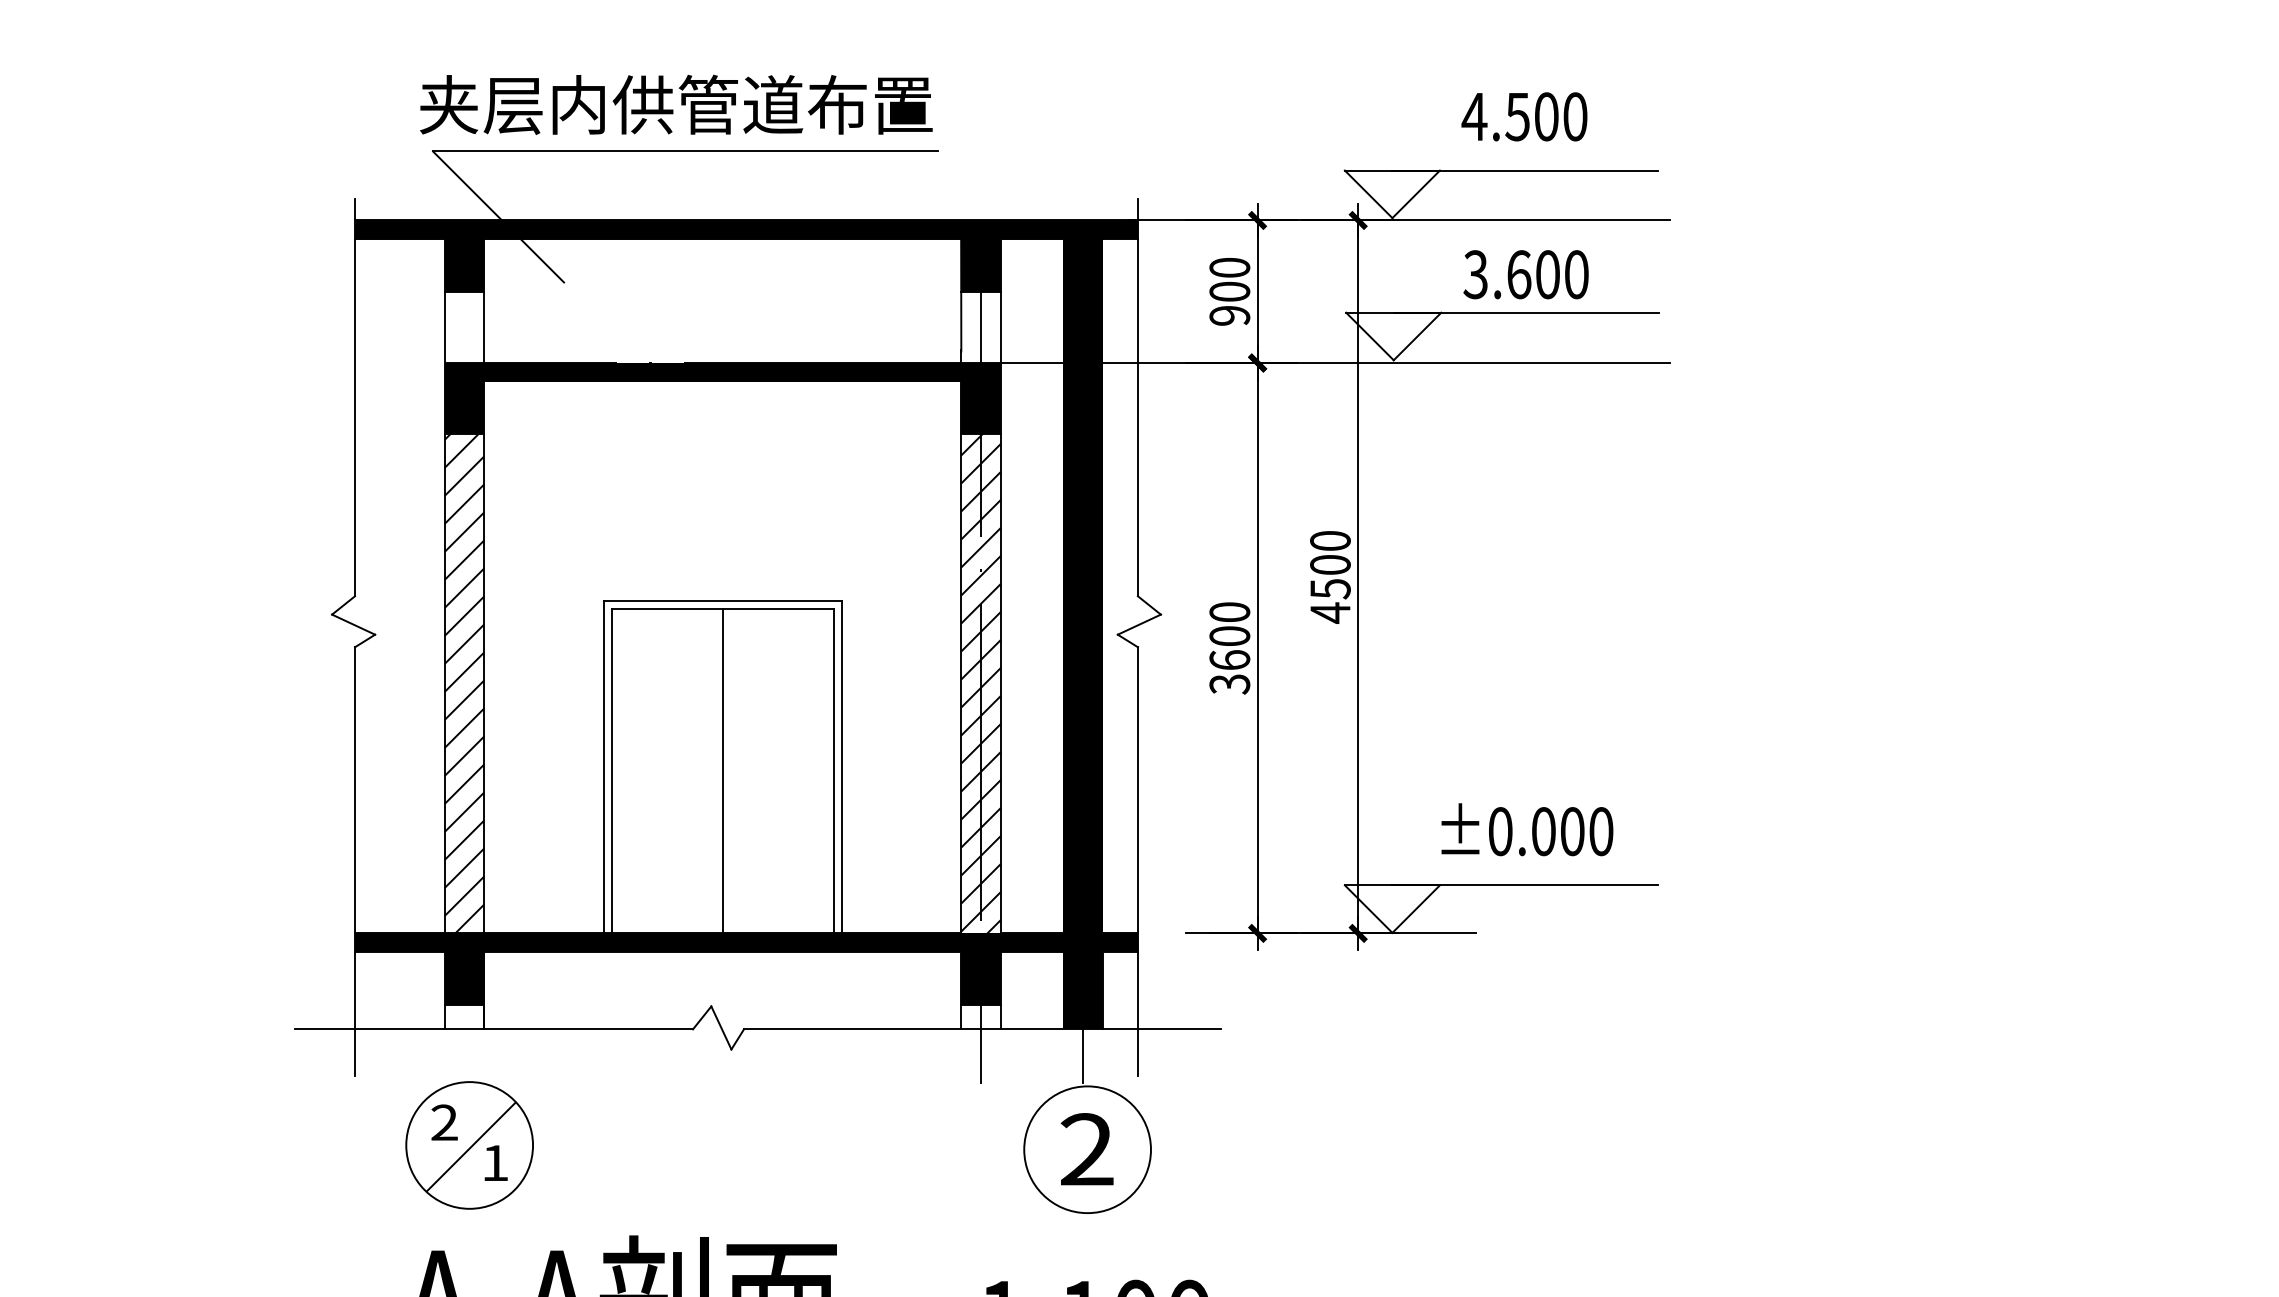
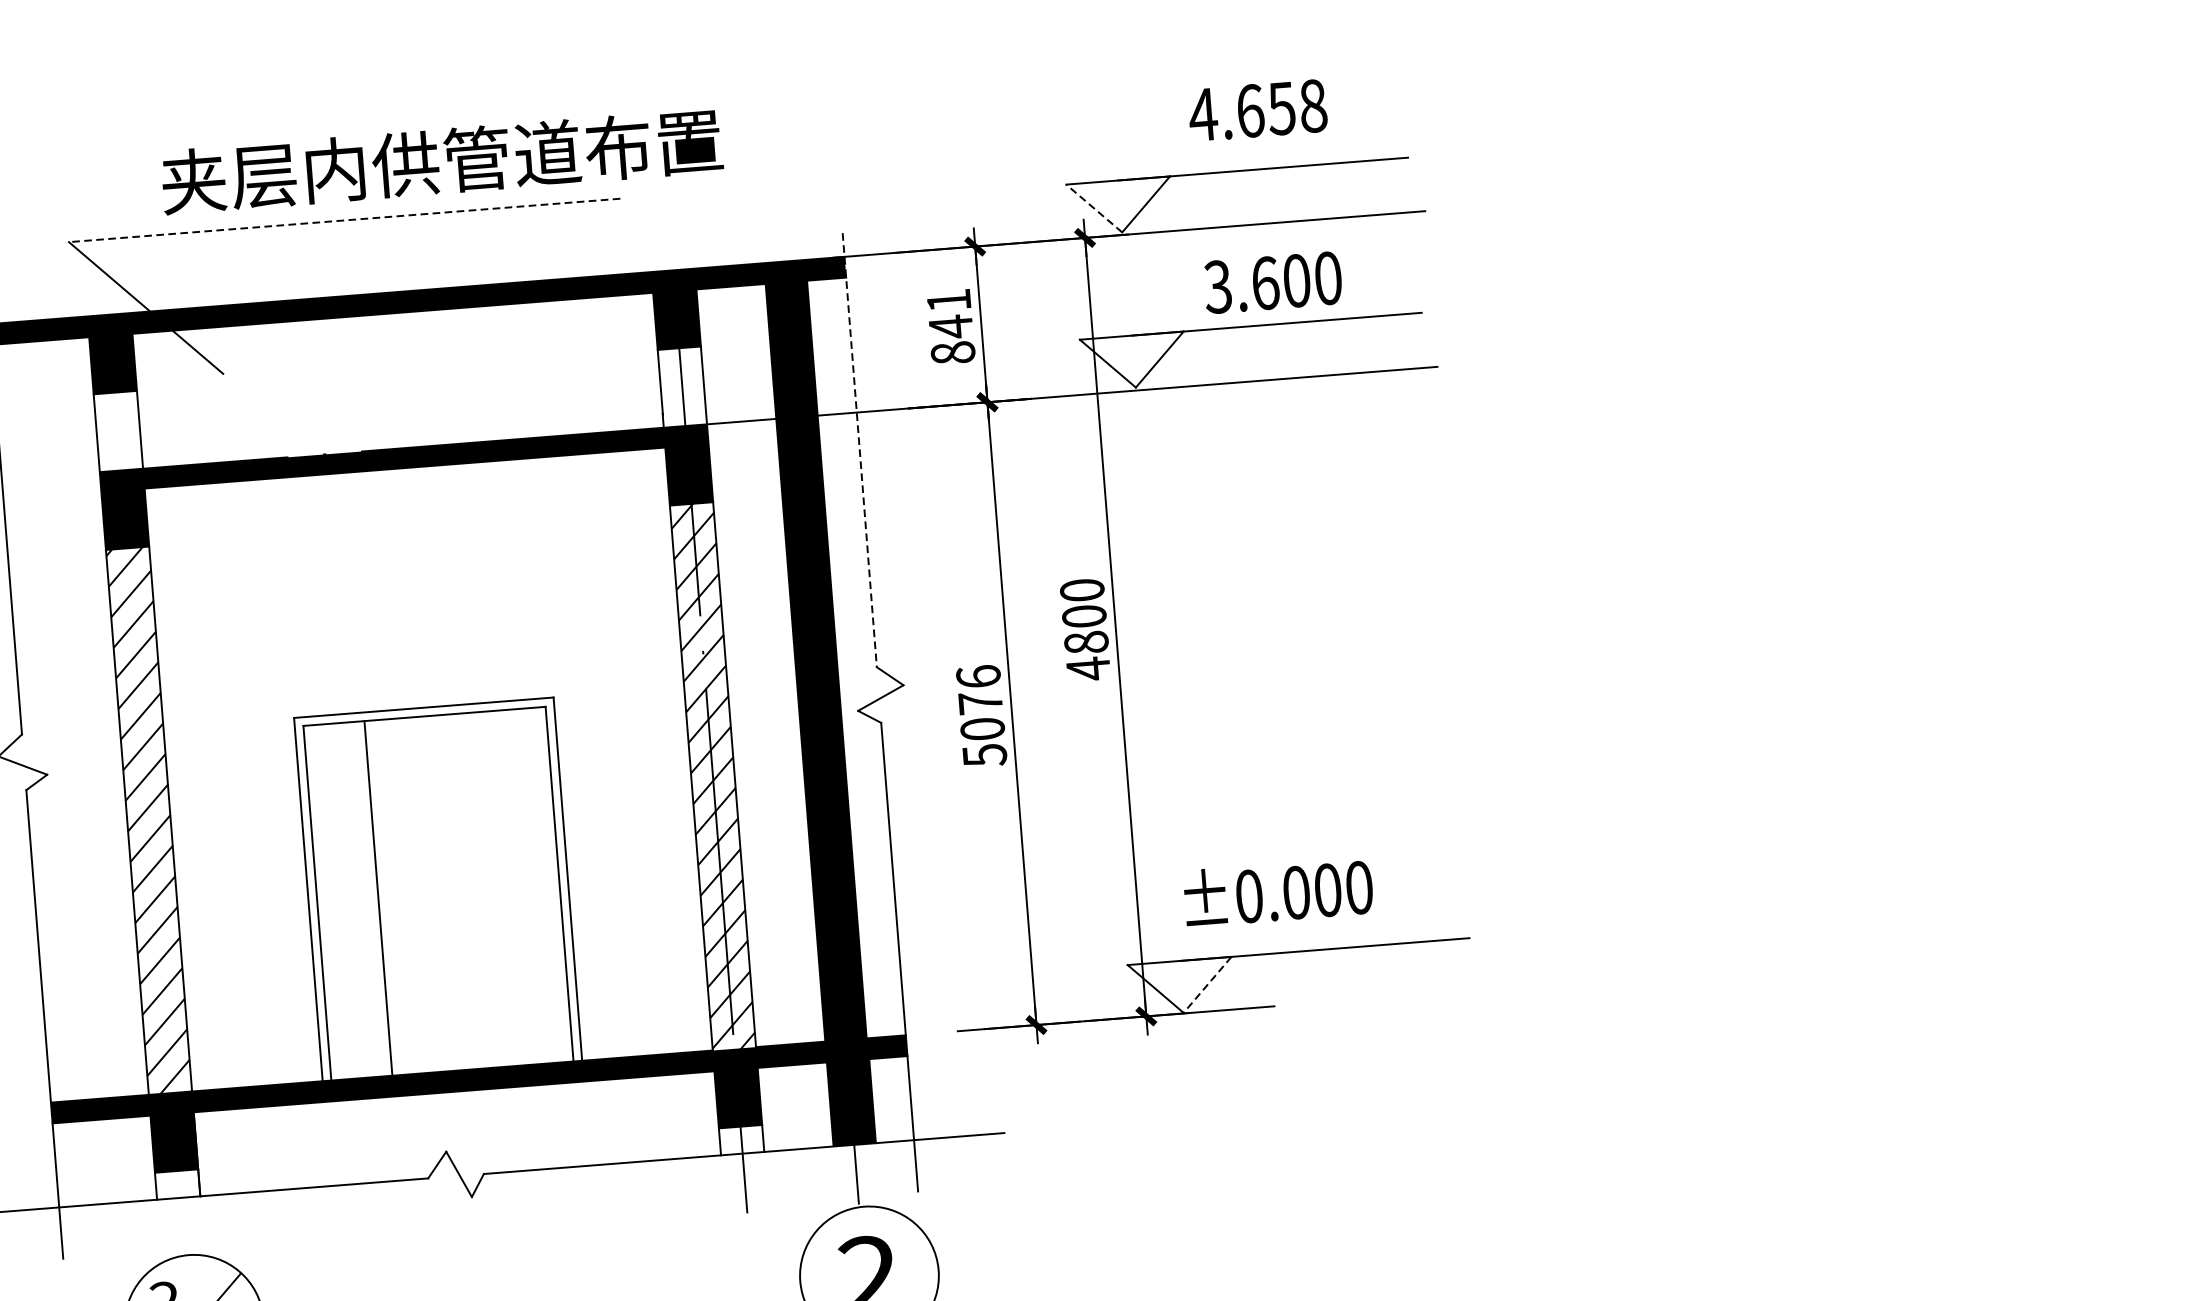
text: (676, 104) -> (442, 161), moved
text: (1546, 116) -> (1281, 108), 4.500 -> 4.658
line: (685, 151) -> (344, 220), solid -> dashed
line: (1368, 194) -> (1094, 208), solid -> dashed
text: (1229, 291) -> (950, 326), 900 -> 841
line: (1137, 397) -> (859, 450), solid -> dashed
text: (1330, 589) -> (1086, 643), 4500 -> 4800
text: (1229, 648) -> (981, 716), 3600 -> 5076
line: (722, 770) -> (378, 897), moved
text: (1527, 829) -> (1278, 891), moved
line: (1416, 909) -> (1207, 985), solid -> dashed

